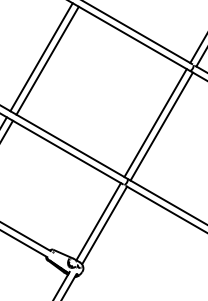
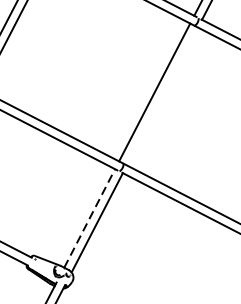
line: (161, 126) -> (162, 96), removed
line: (98, 221) -> (89, 218), solid -> dashed

